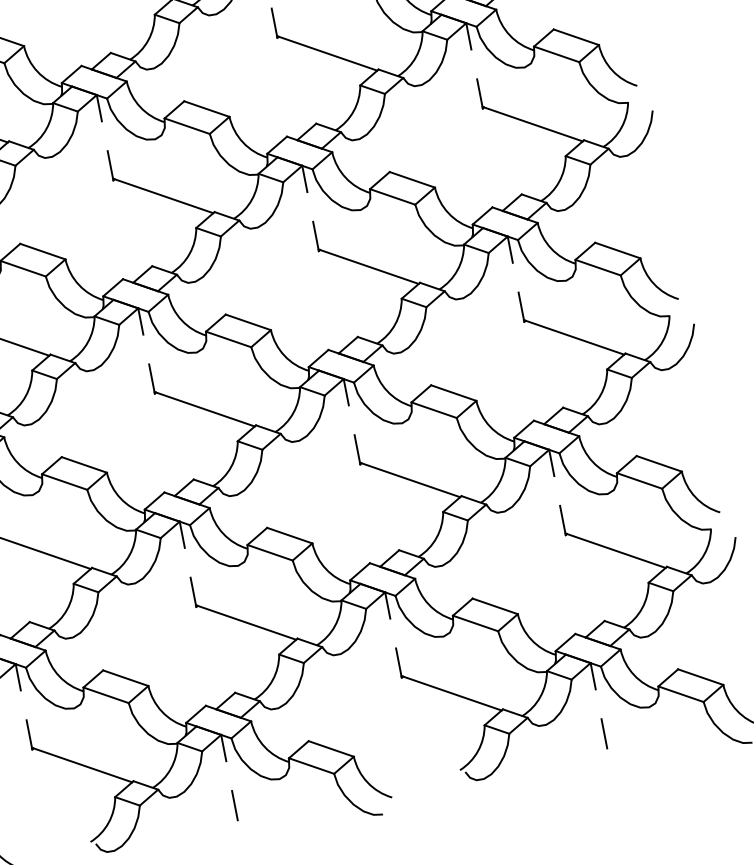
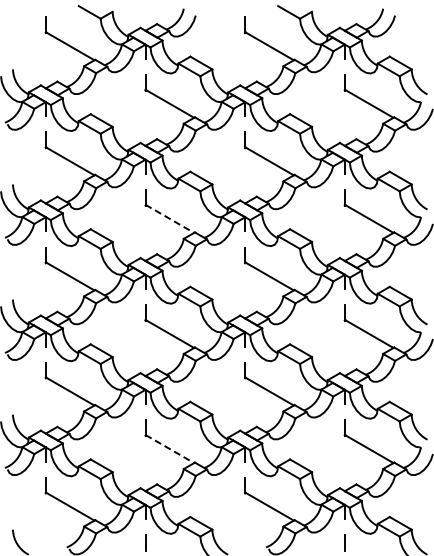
line: (164, 196) -> (170, 219), solid -> dashed
line: (247, 623) -> (170, 449), solid -> dashed

